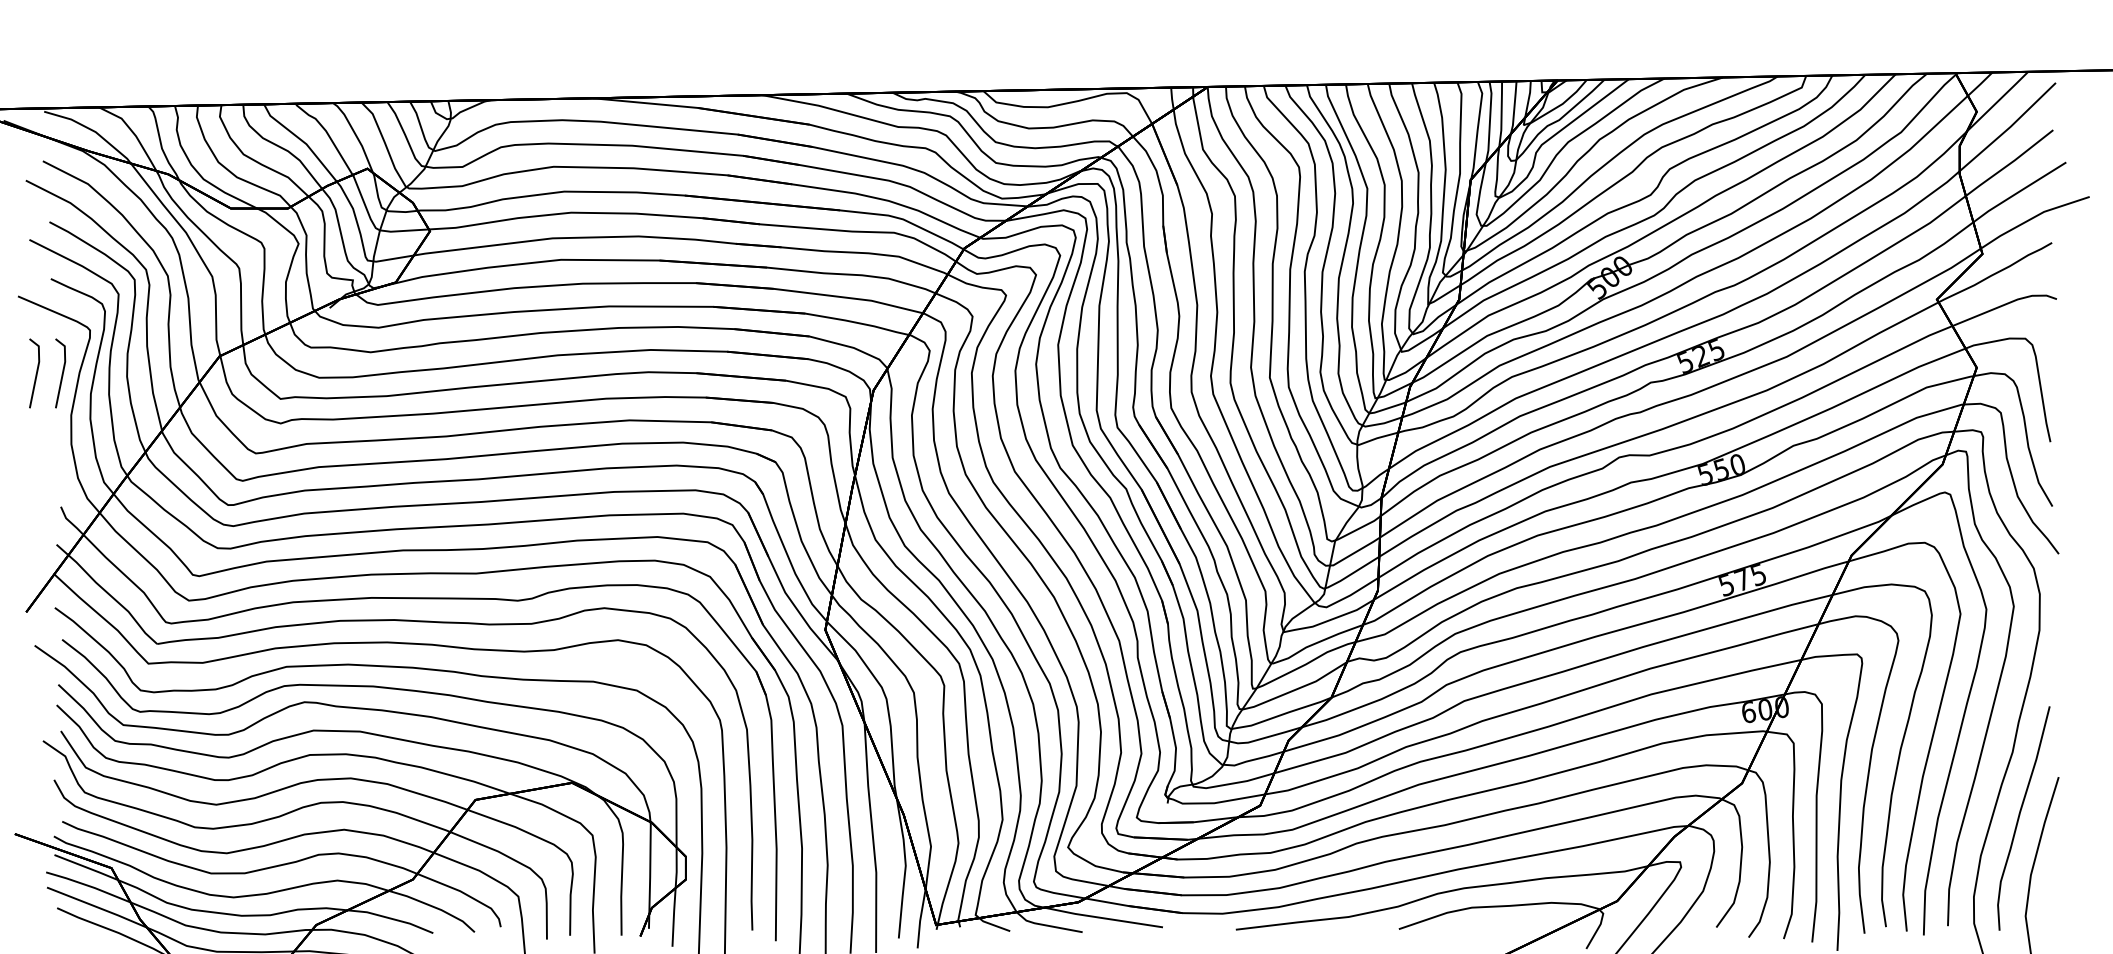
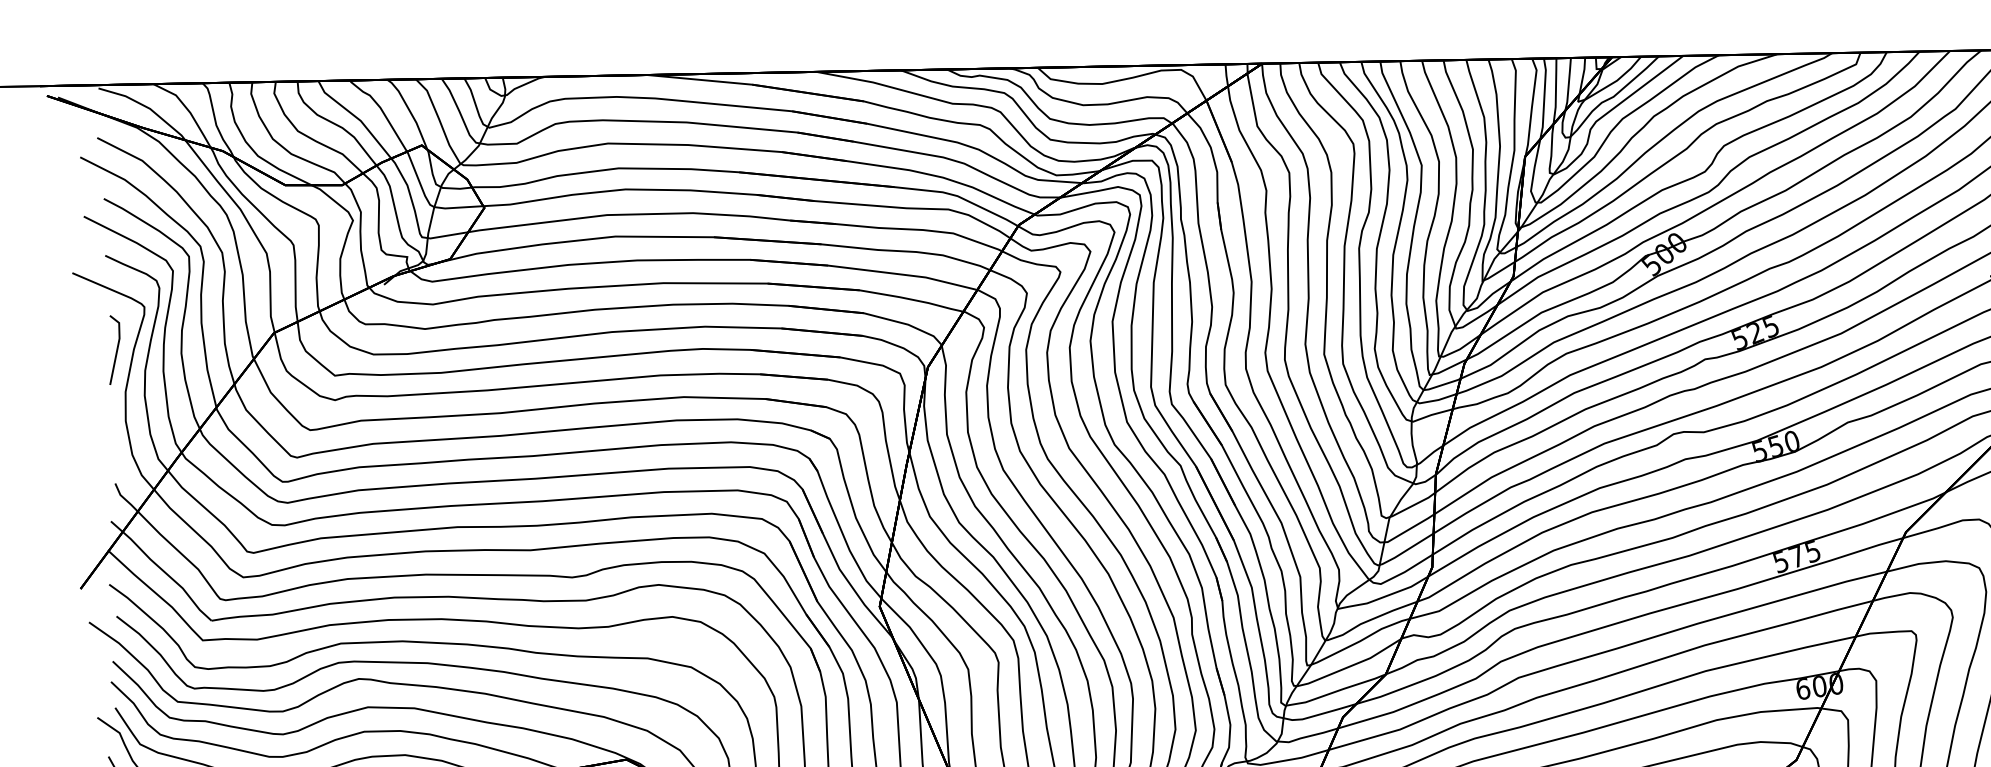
line: (35, 374) -> (89, 351), removed

